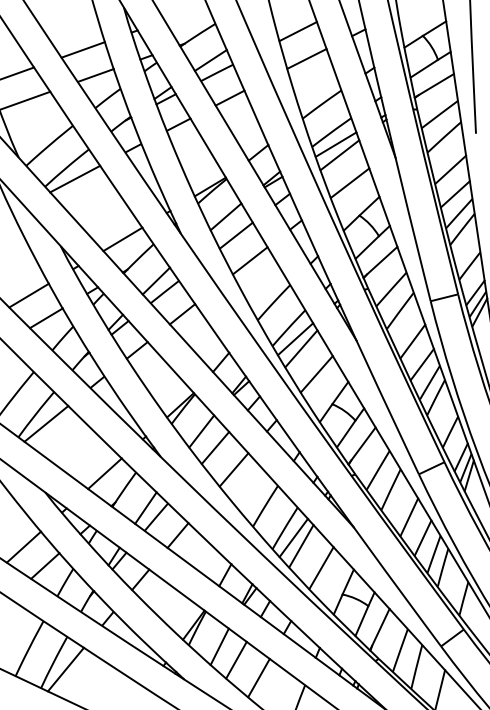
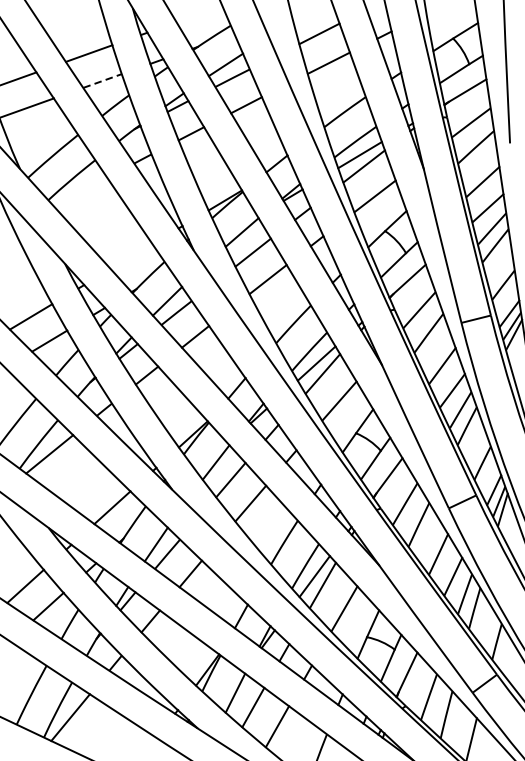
line: (96, 75) -> (103, 80), solid -> dashed
line: (75, 178) -> (80, 191), removed
line: (122, 239) -> (131, 256), removed

